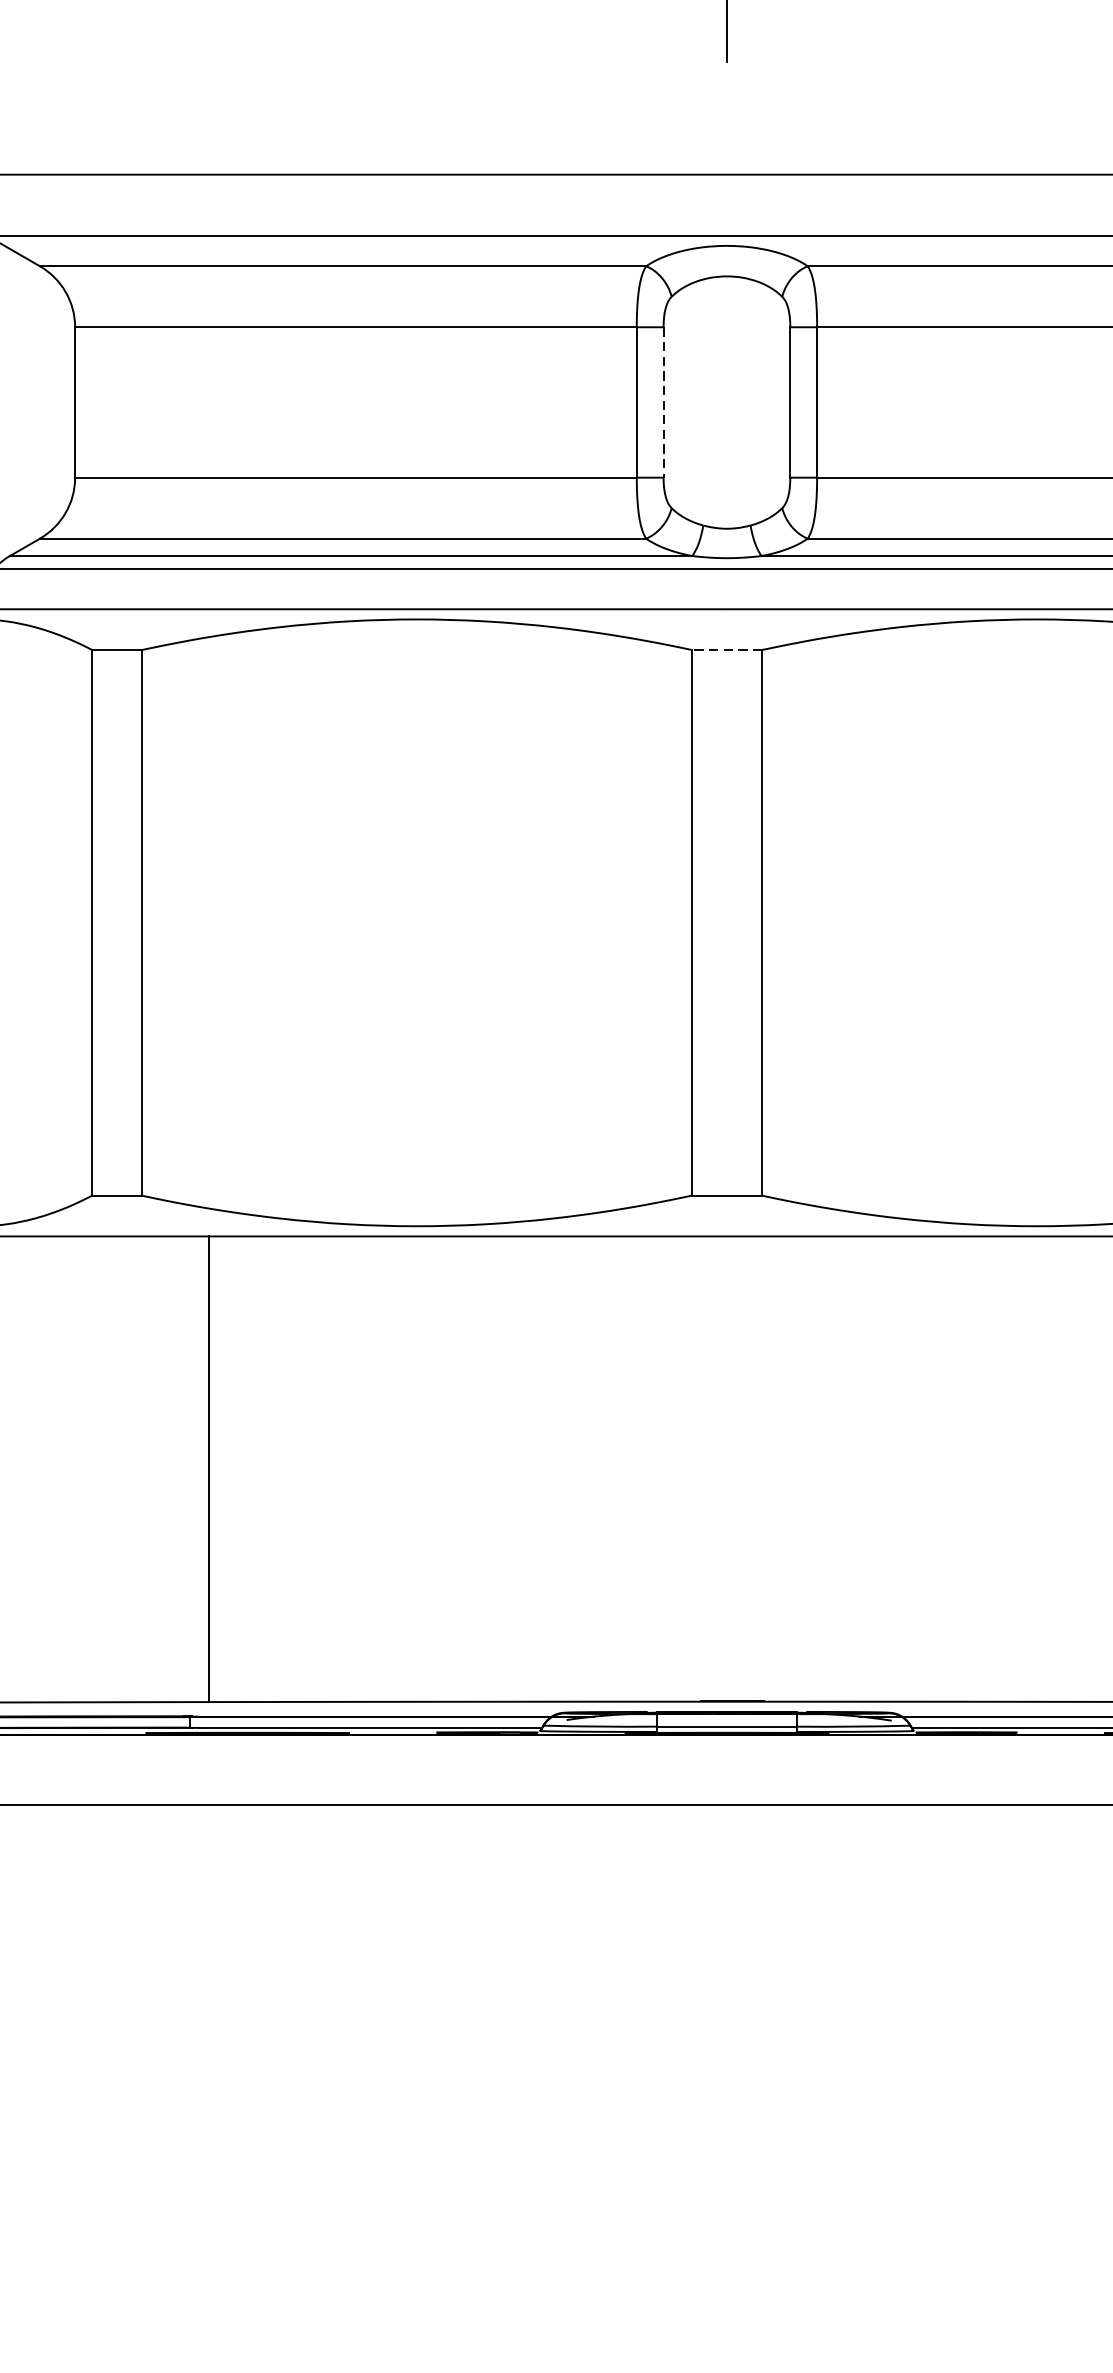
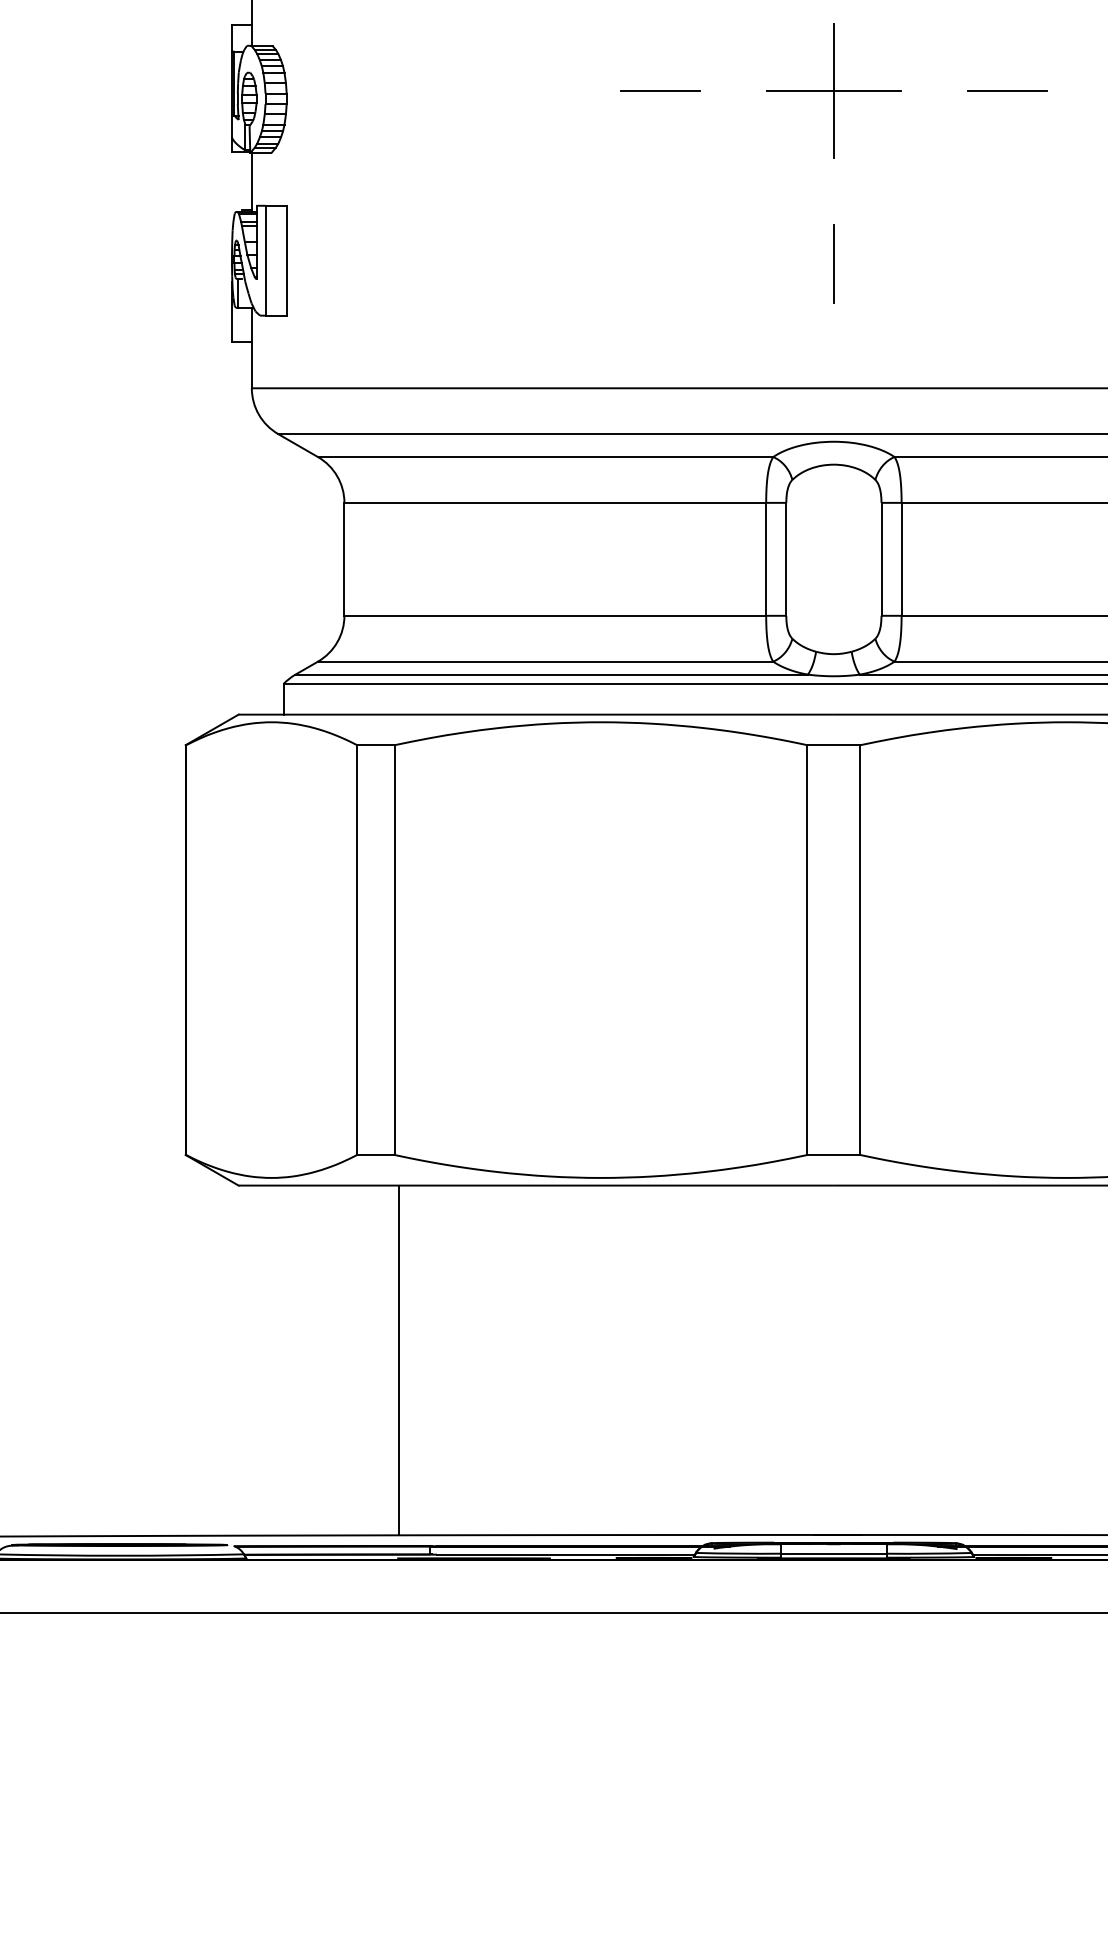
line: (663, 402) -> (786, 559), dashed -> solid
line: (726, 650) -> (833, 745), dashed -> solid
line: (208, 1468) -> (398, 1359), moved

